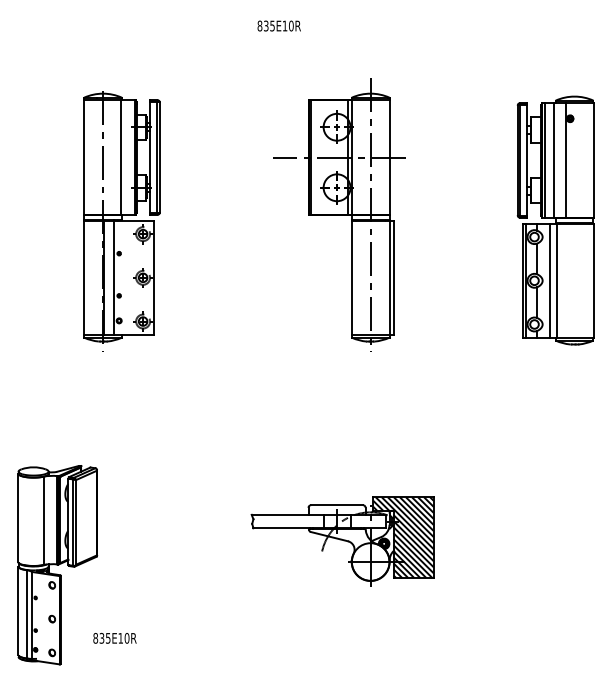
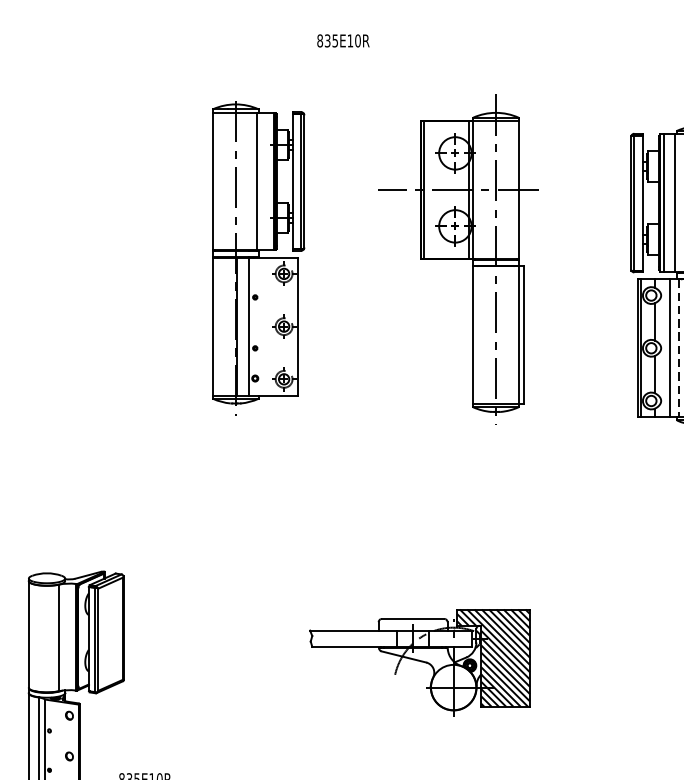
part: (339, 214) -> (458, 258), moved
part: (121, 221) -> (258, 258), moved
line: (557, 281) -> (679, 349), solid -> dashed

